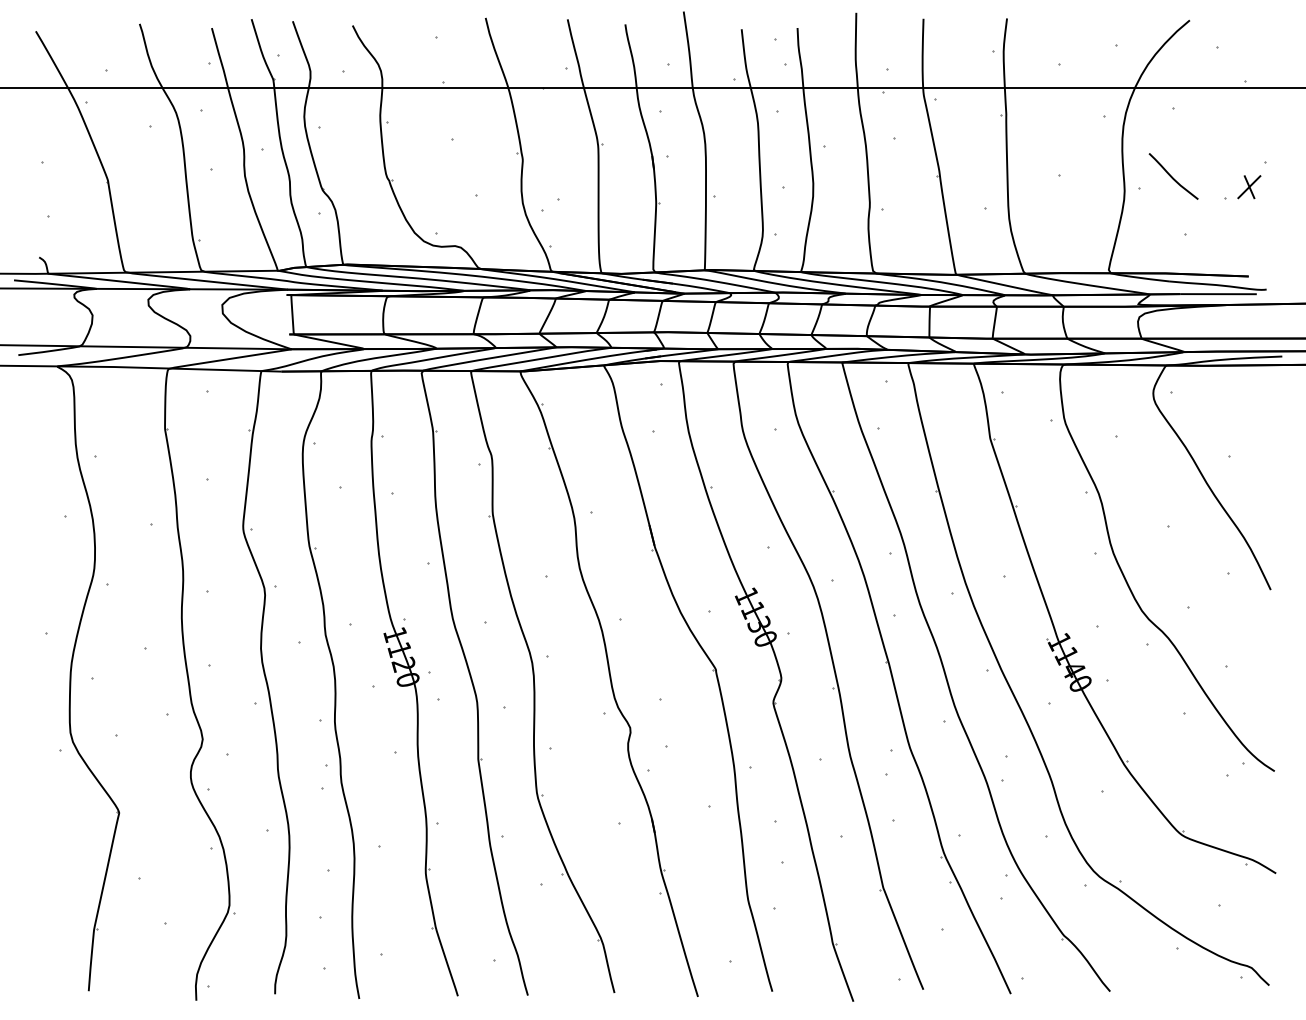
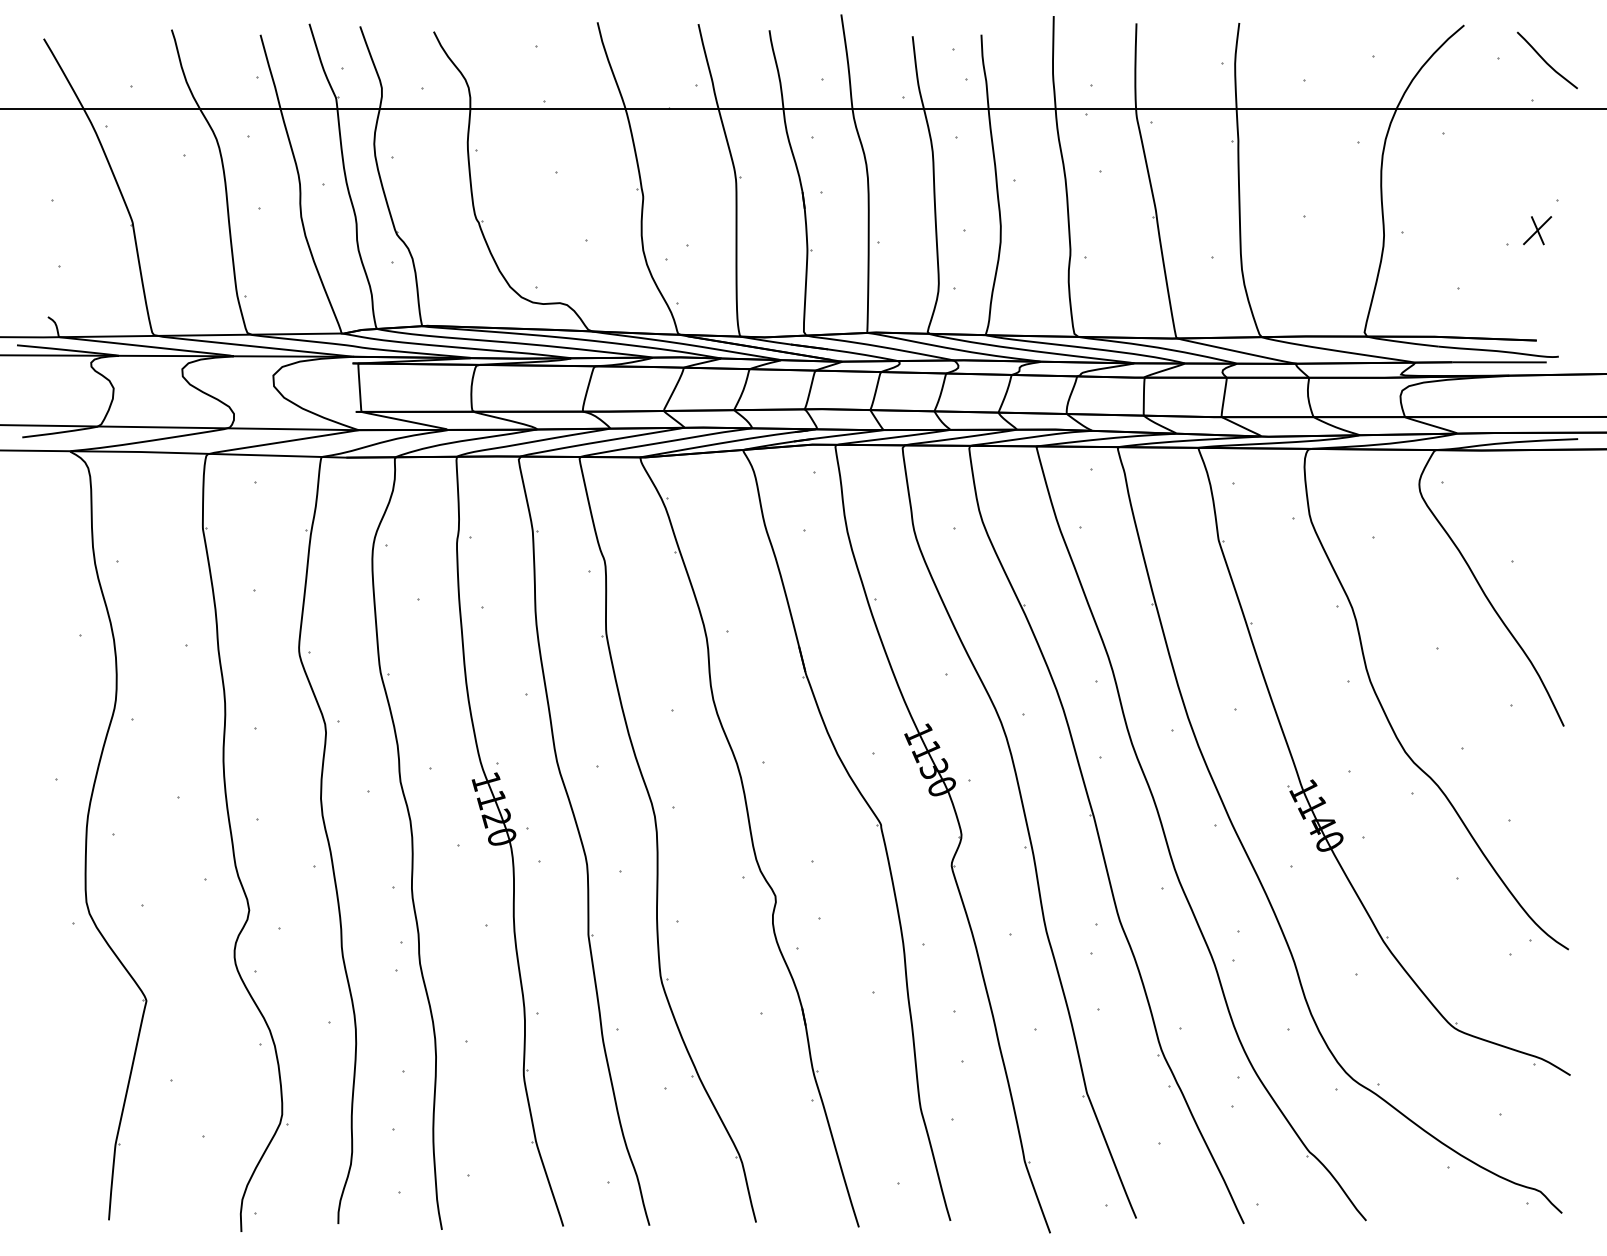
curve: (1172, 176) -> (1545, 60), moved

